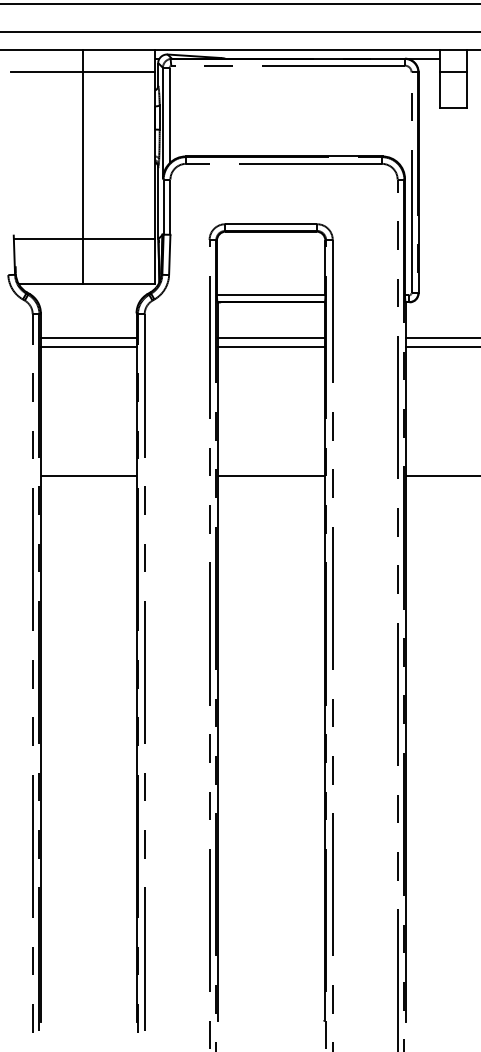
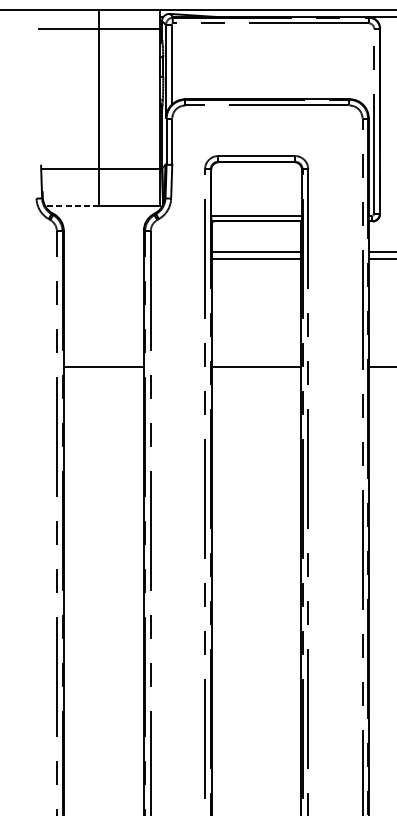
line: (50, 284) -> (71, 206), solid -> dashed
line: (88, 338) -> (103, 251), removed
line: (88, 347) -> (103, 259), removed

